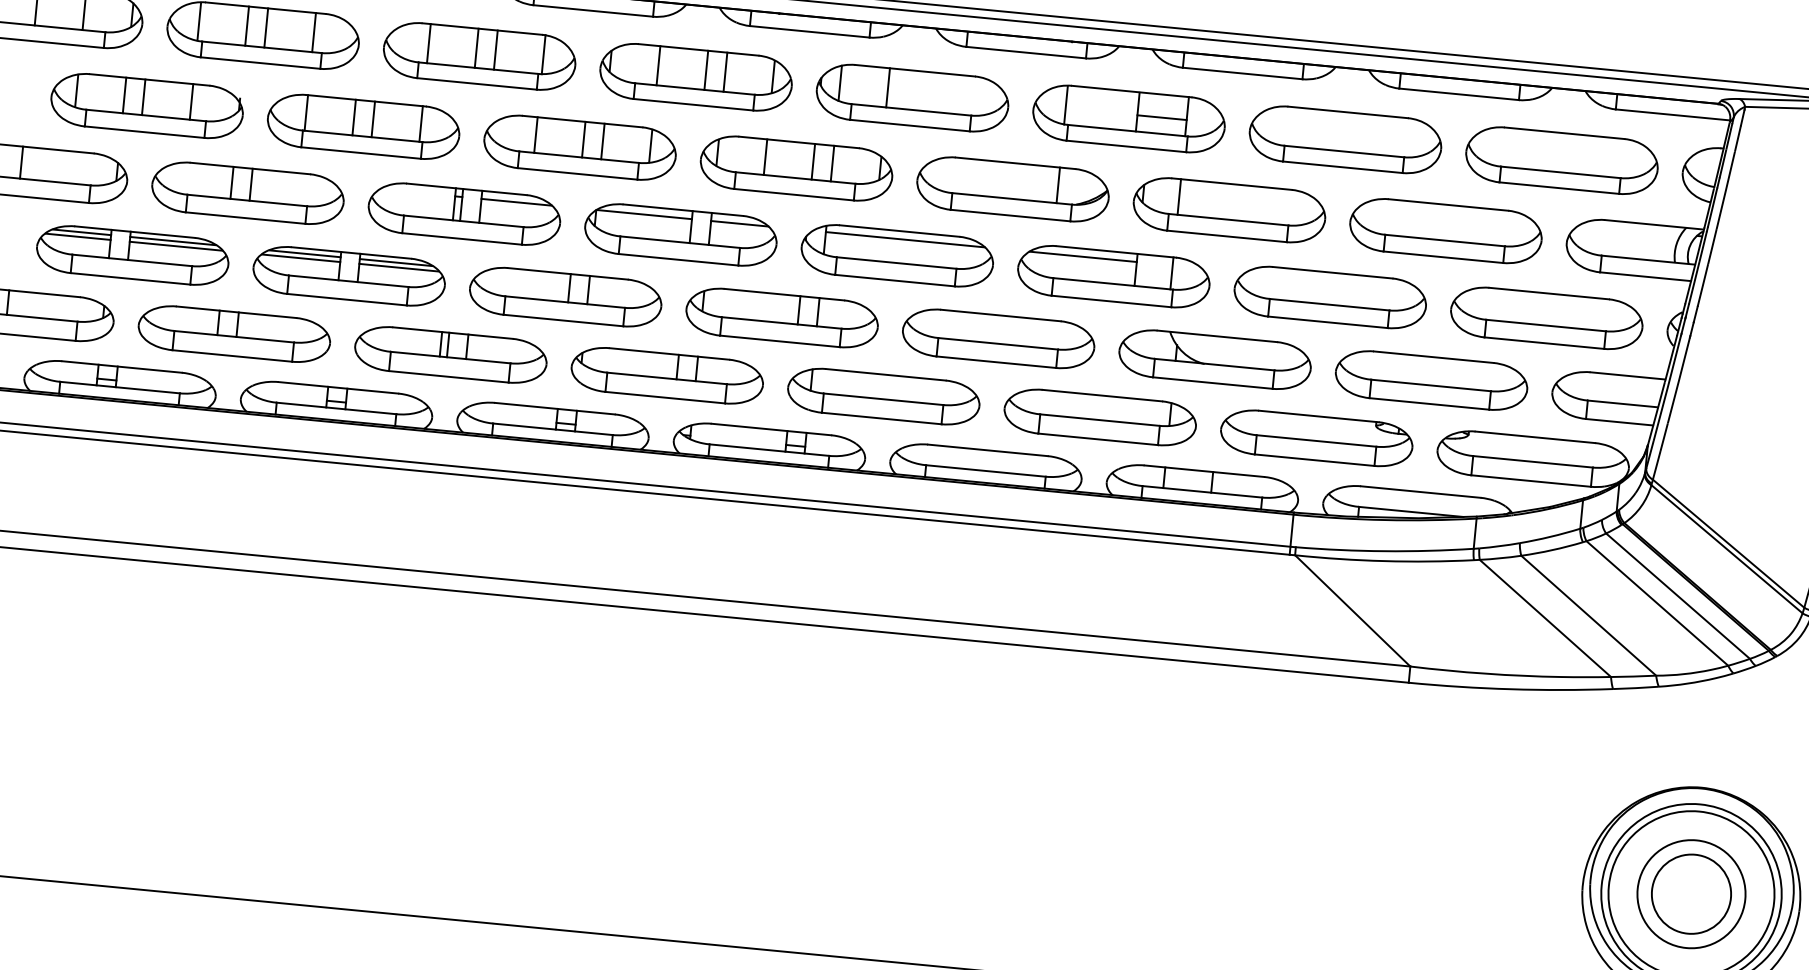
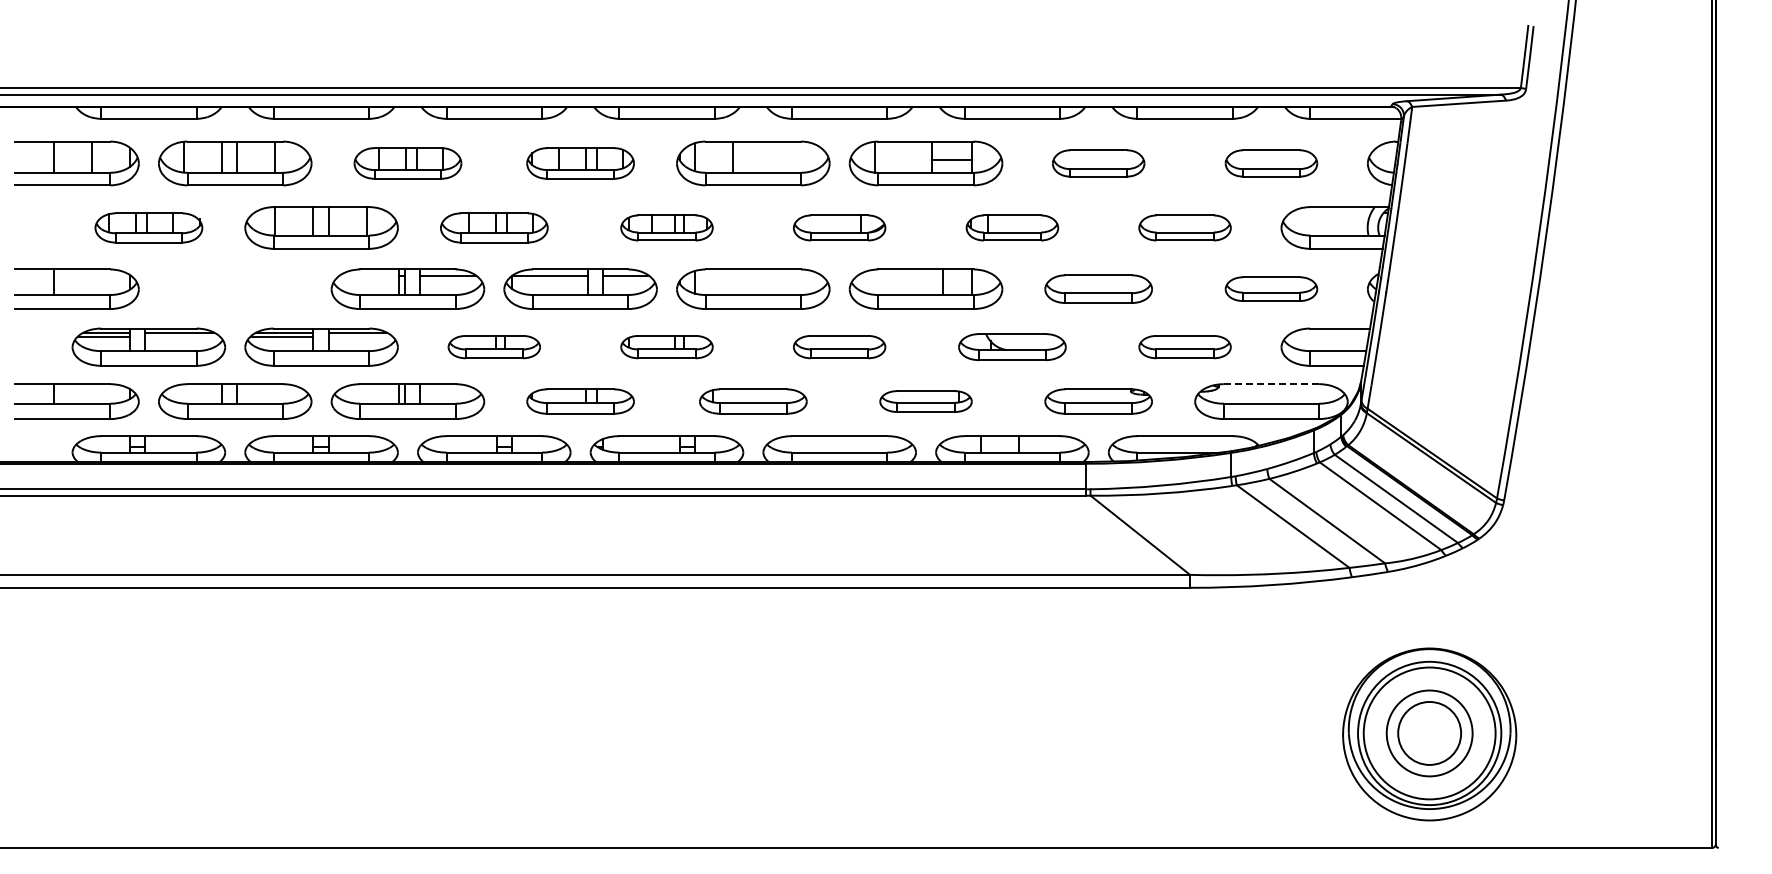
part: (479, 56) -> (407, 163), size x0.7
part: (695, 77) -> (580, 163), size x0.7
part: (146, 105) -> (148, 227), size x0.7
part: (1345, 139) -> (1098, 163), size x0.6
part: (580, 147) -> (494, 227), size x0.7
part: (1562, 160) -> (1271, 163), size x0.6
part: (795, 167) -> (666, 227), size x0.6
part: (1012, 188) -> (839, 227), size x0.6
part: (248, 192) -> (235, 288), removed
part: (1229, 209) -> (1012, 227), size x0.6
part: (1445, 230) -> (1184, 227), size x0.6
line: (905, 239) -> (758, 275), removed
line: (176, 246) -> (182, 336), removed
line: (1083, 256) -> (900, 275), removed
line: (399, 267) -> (360, 336), removed
part: (566, 296) -> (494, 346), size x0.6
part: (1330, 296) -> (1098, 288), size x0.7
part: (781, 317) -> (666, 346), size x0.6
part: (1546, 317) -> (1271, 288), size x0.6
part: (998, 337) -> (839, 346), size x0.6
part: (1215, 358) -> (1012, 346), size x0.7
part: (667, 375) -> (580, 401), size x0.7
part: (1430, 379) -> (1184, 346), size x0.6
part: (884, 396) -> (753, 401), size x0.7
part: (1099, 417) -> (925, 401), size x0.6
line: (1535, 437) -> (1271, 384), solid -> dashed
part: (1316, 438) -> (1098, 401), size x0.7

